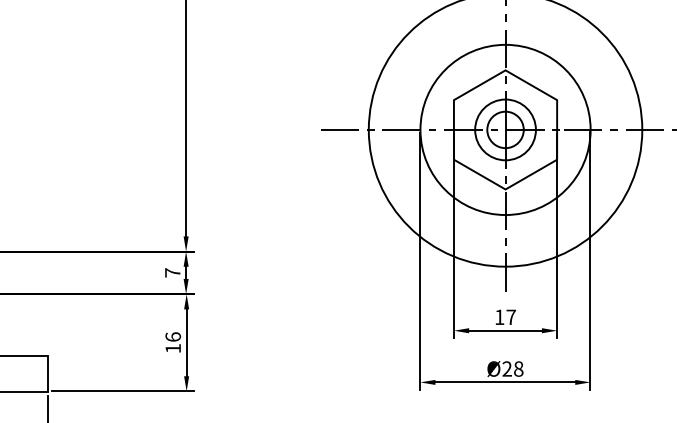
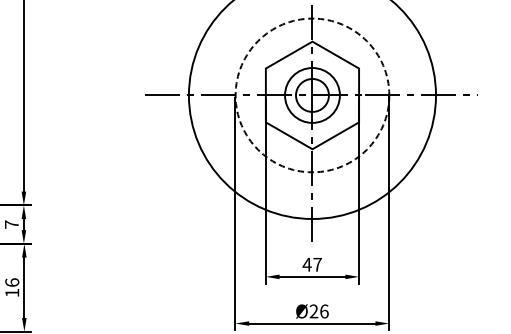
circle: (505, 129) -> (312, 95), solid -> dashed
text: (499, 316) -> (307, 264), 17 -> 47
text: (518, 368) -> (324, 310), Ø28 -> Ø26

